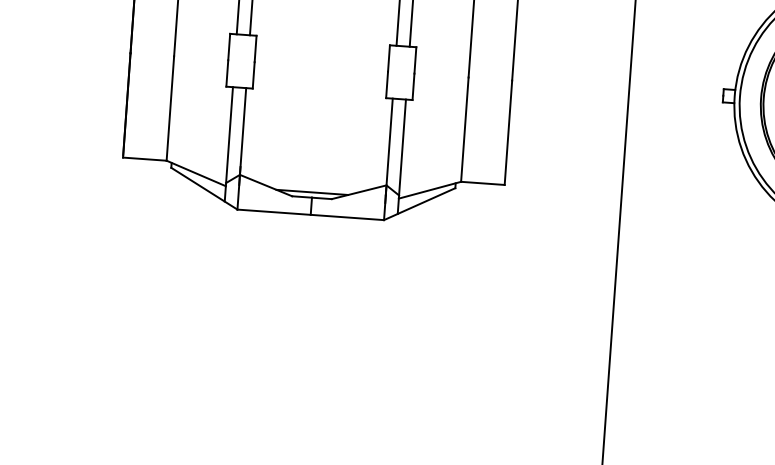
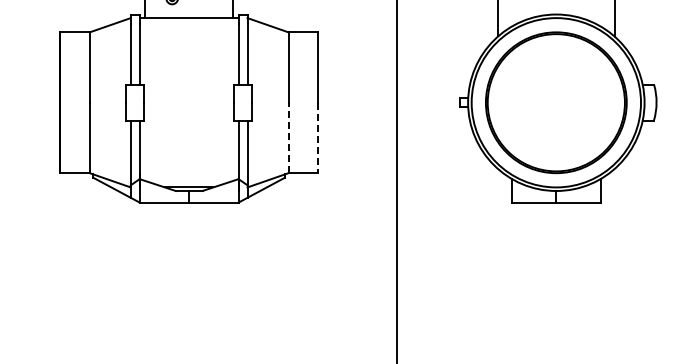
line: (464, 128) -> (288, 137), solid -> dashed
line: (507, 133) -> (317, 138), solid -> dashed

